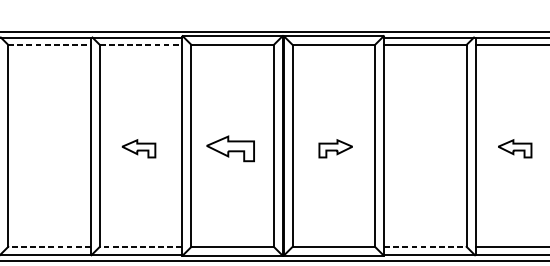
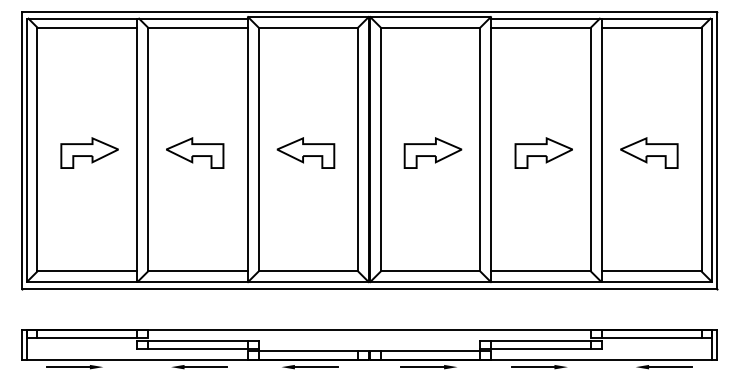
line: (49, 44) -> (87, 27), dashed -> solid
line: (140, 44) -> (197, 27), dashed -> solid
part: (51, 148) -> (89, 152), added
part: (139, 148) -> (195, 152), size x1.43
part: (335, 148) -> (432, 152), size x1.43
part: (427, 148) -> (543, 152), added
part: (515, 148) -> (649, 152), size x1.43
line: (49, 246) -> (87, 271), dashed -> solid
line: (140, 246) -> (197, 271), dashed -> solid
line: (425, 246) -> (541, 271), dashed -> solid

